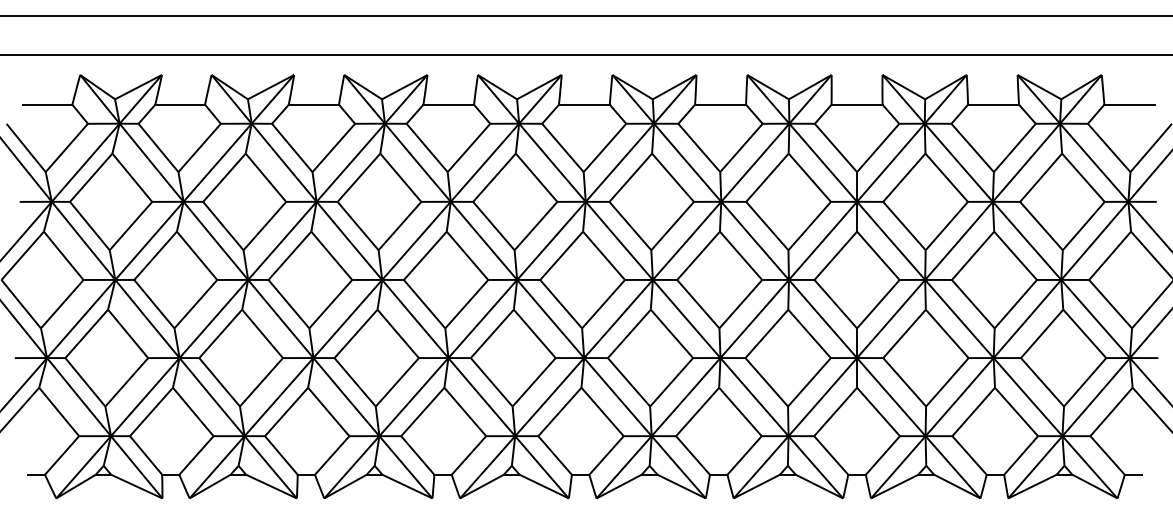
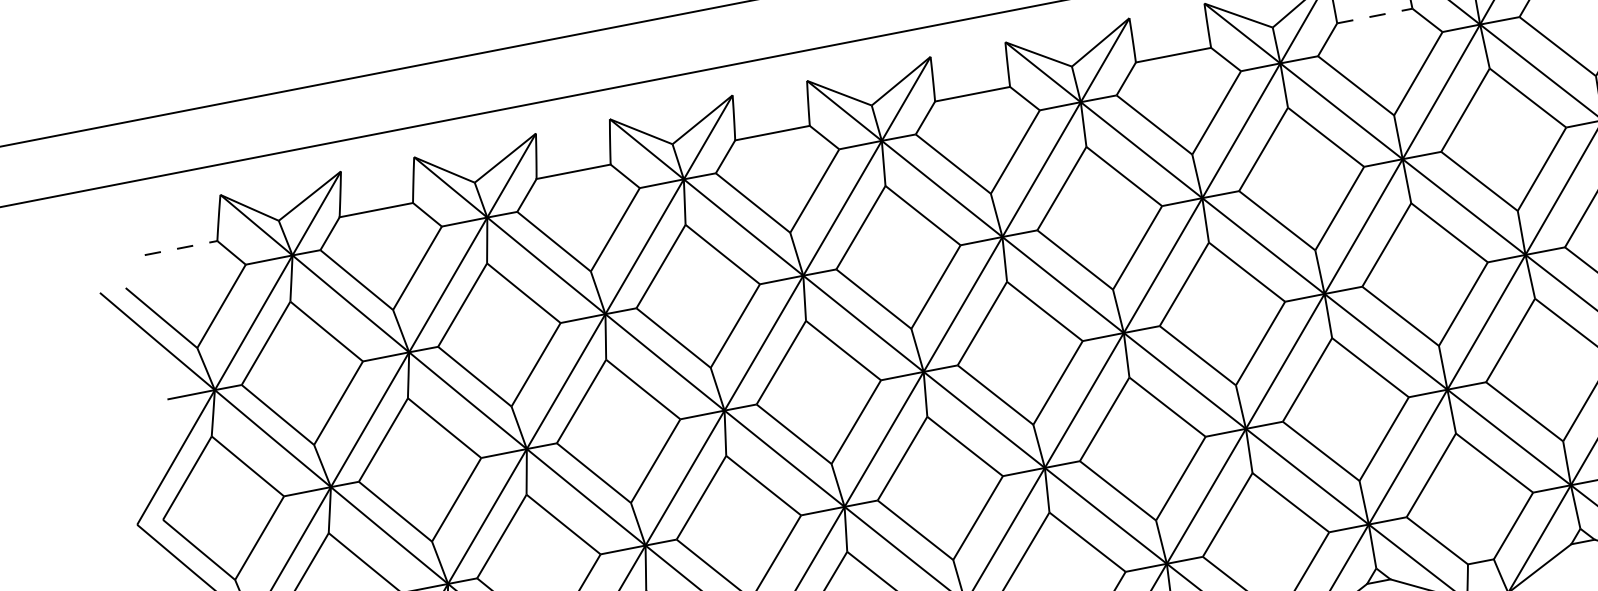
line: (47, 104) -> (180, 247), solid -> dashed
line: (857, 104) -> (1375, 15), solid -> dashed

